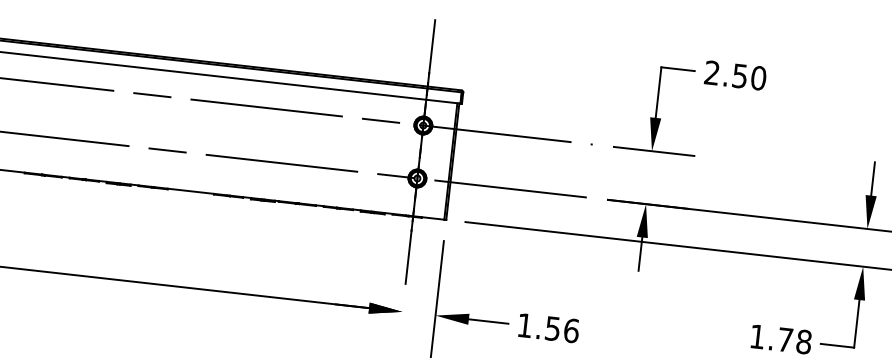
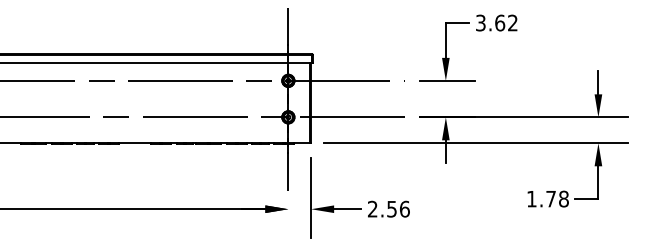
text: (734, 74) -> (496, 22), 2.50 -> 3.62
text: (524, 324) -> (372, 208), 1.56 -> 2.56

